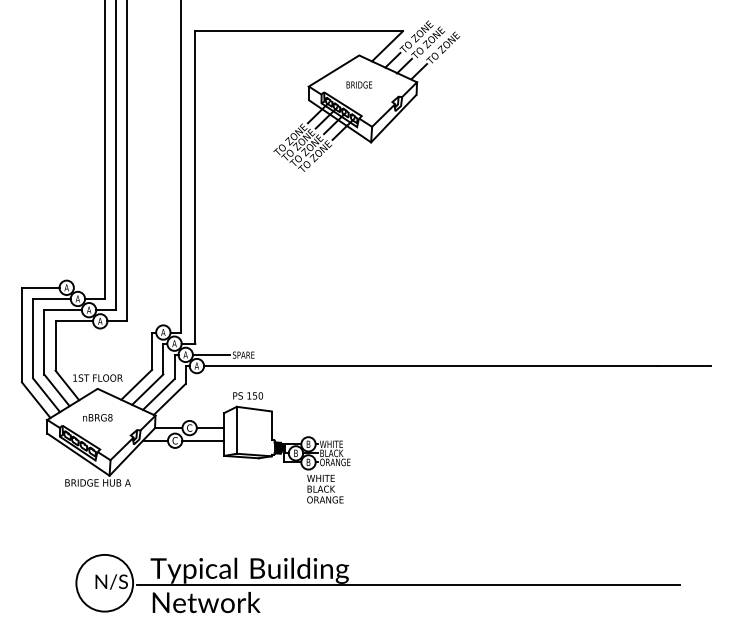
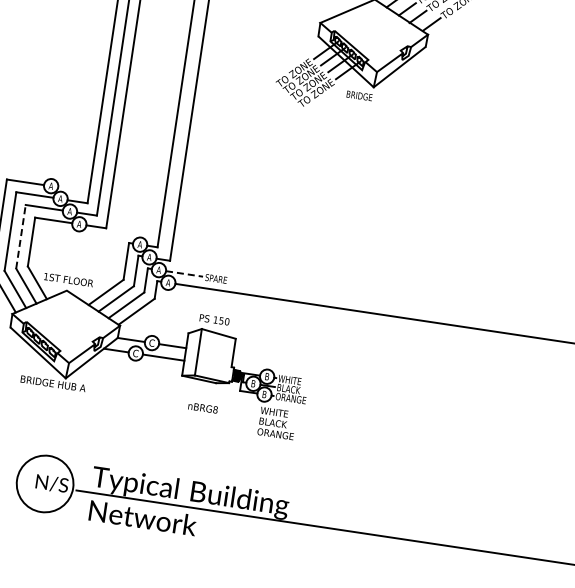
text: (359, 84) -> (359, 95), moved
line: (44, 341) -> (21, 235), solid -> dashed
line: (211, 354) -> (184, 273), solid -> dashed
text: (97, 417) -> (202, 407), moved

